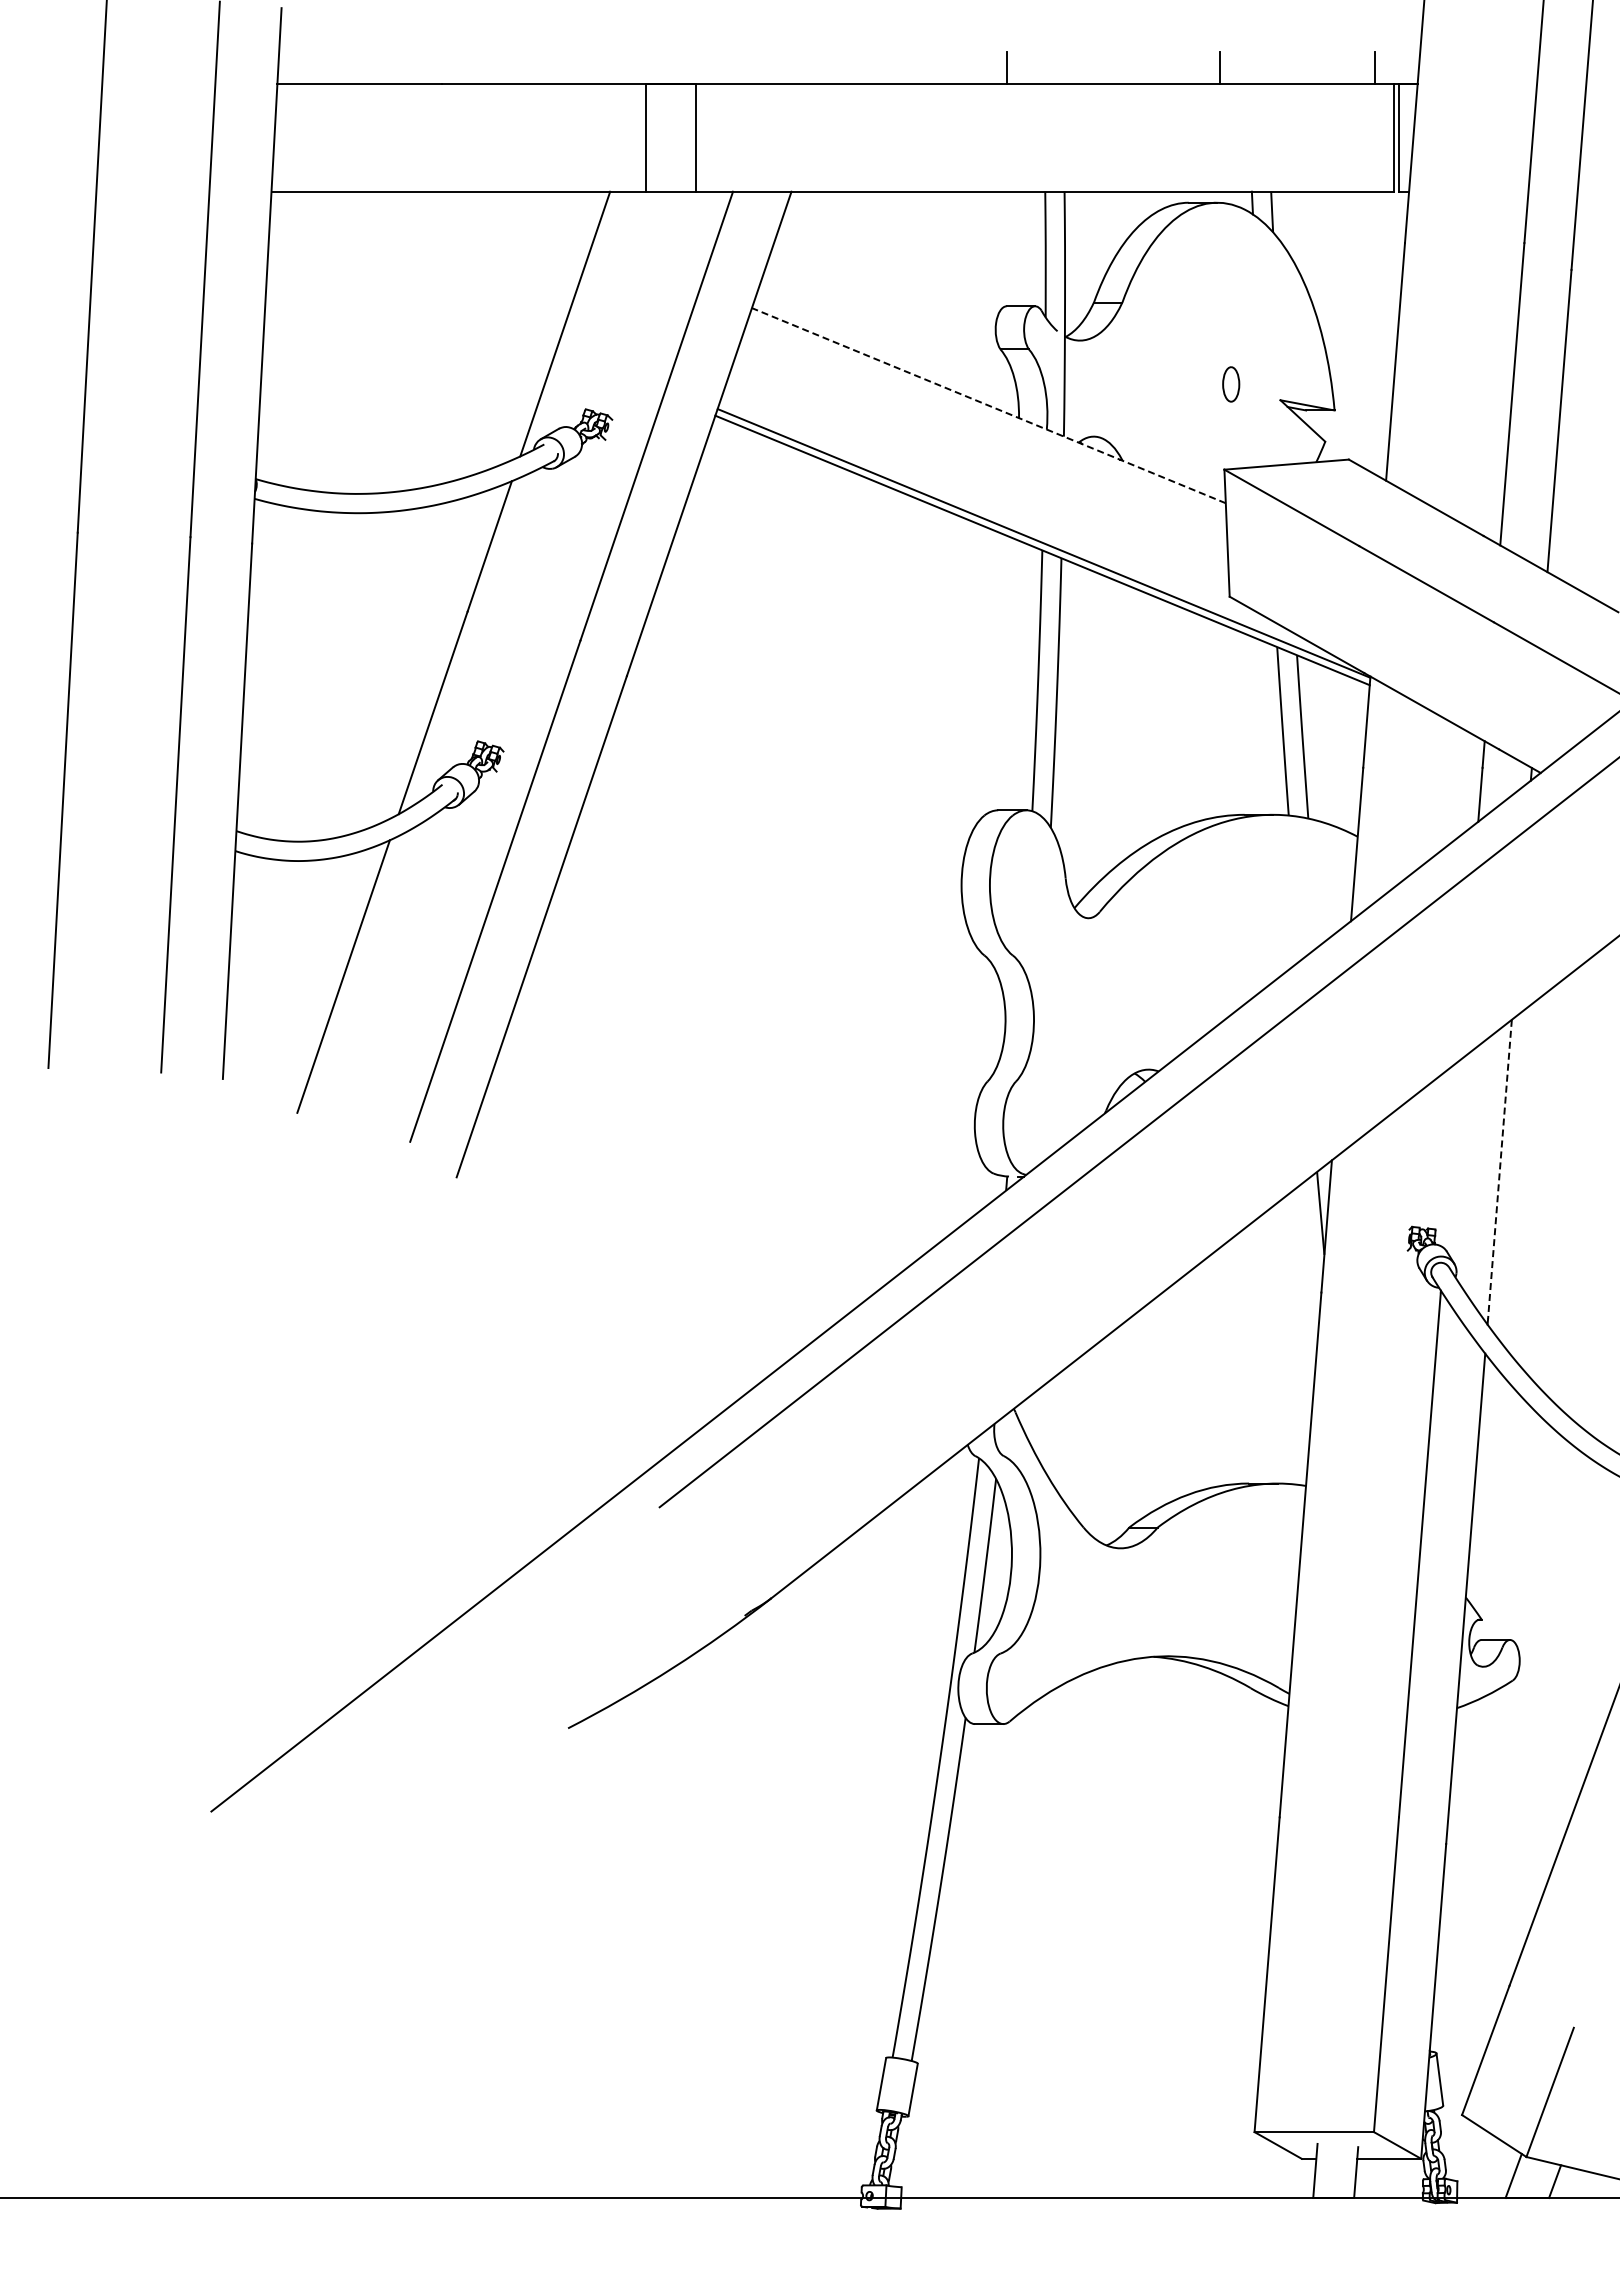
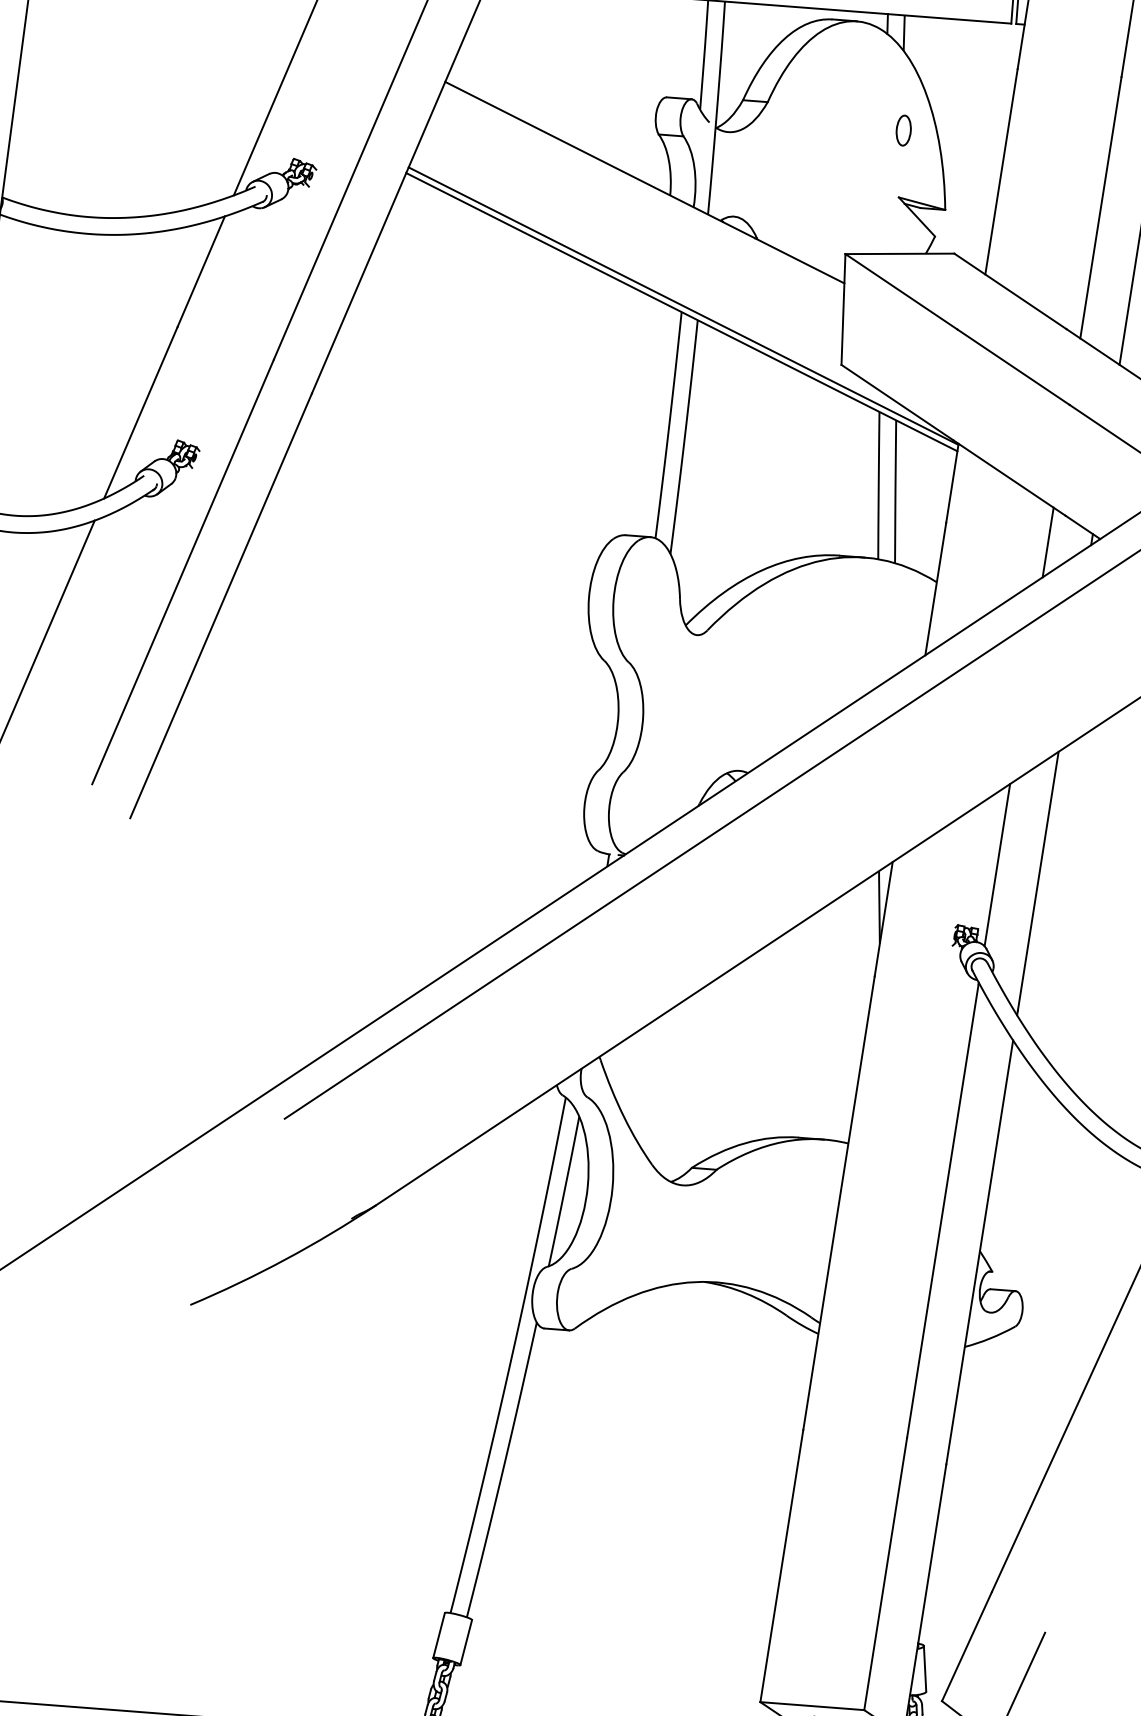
part: (1231, 384) -> (903, 130), moved
line: (988, 405) -> (644, 182), dashed -> solid
line: (1451, 1154) -> (997, 864), added
line: (1499, 1170) -> (1037, 882), dashed -> solid

